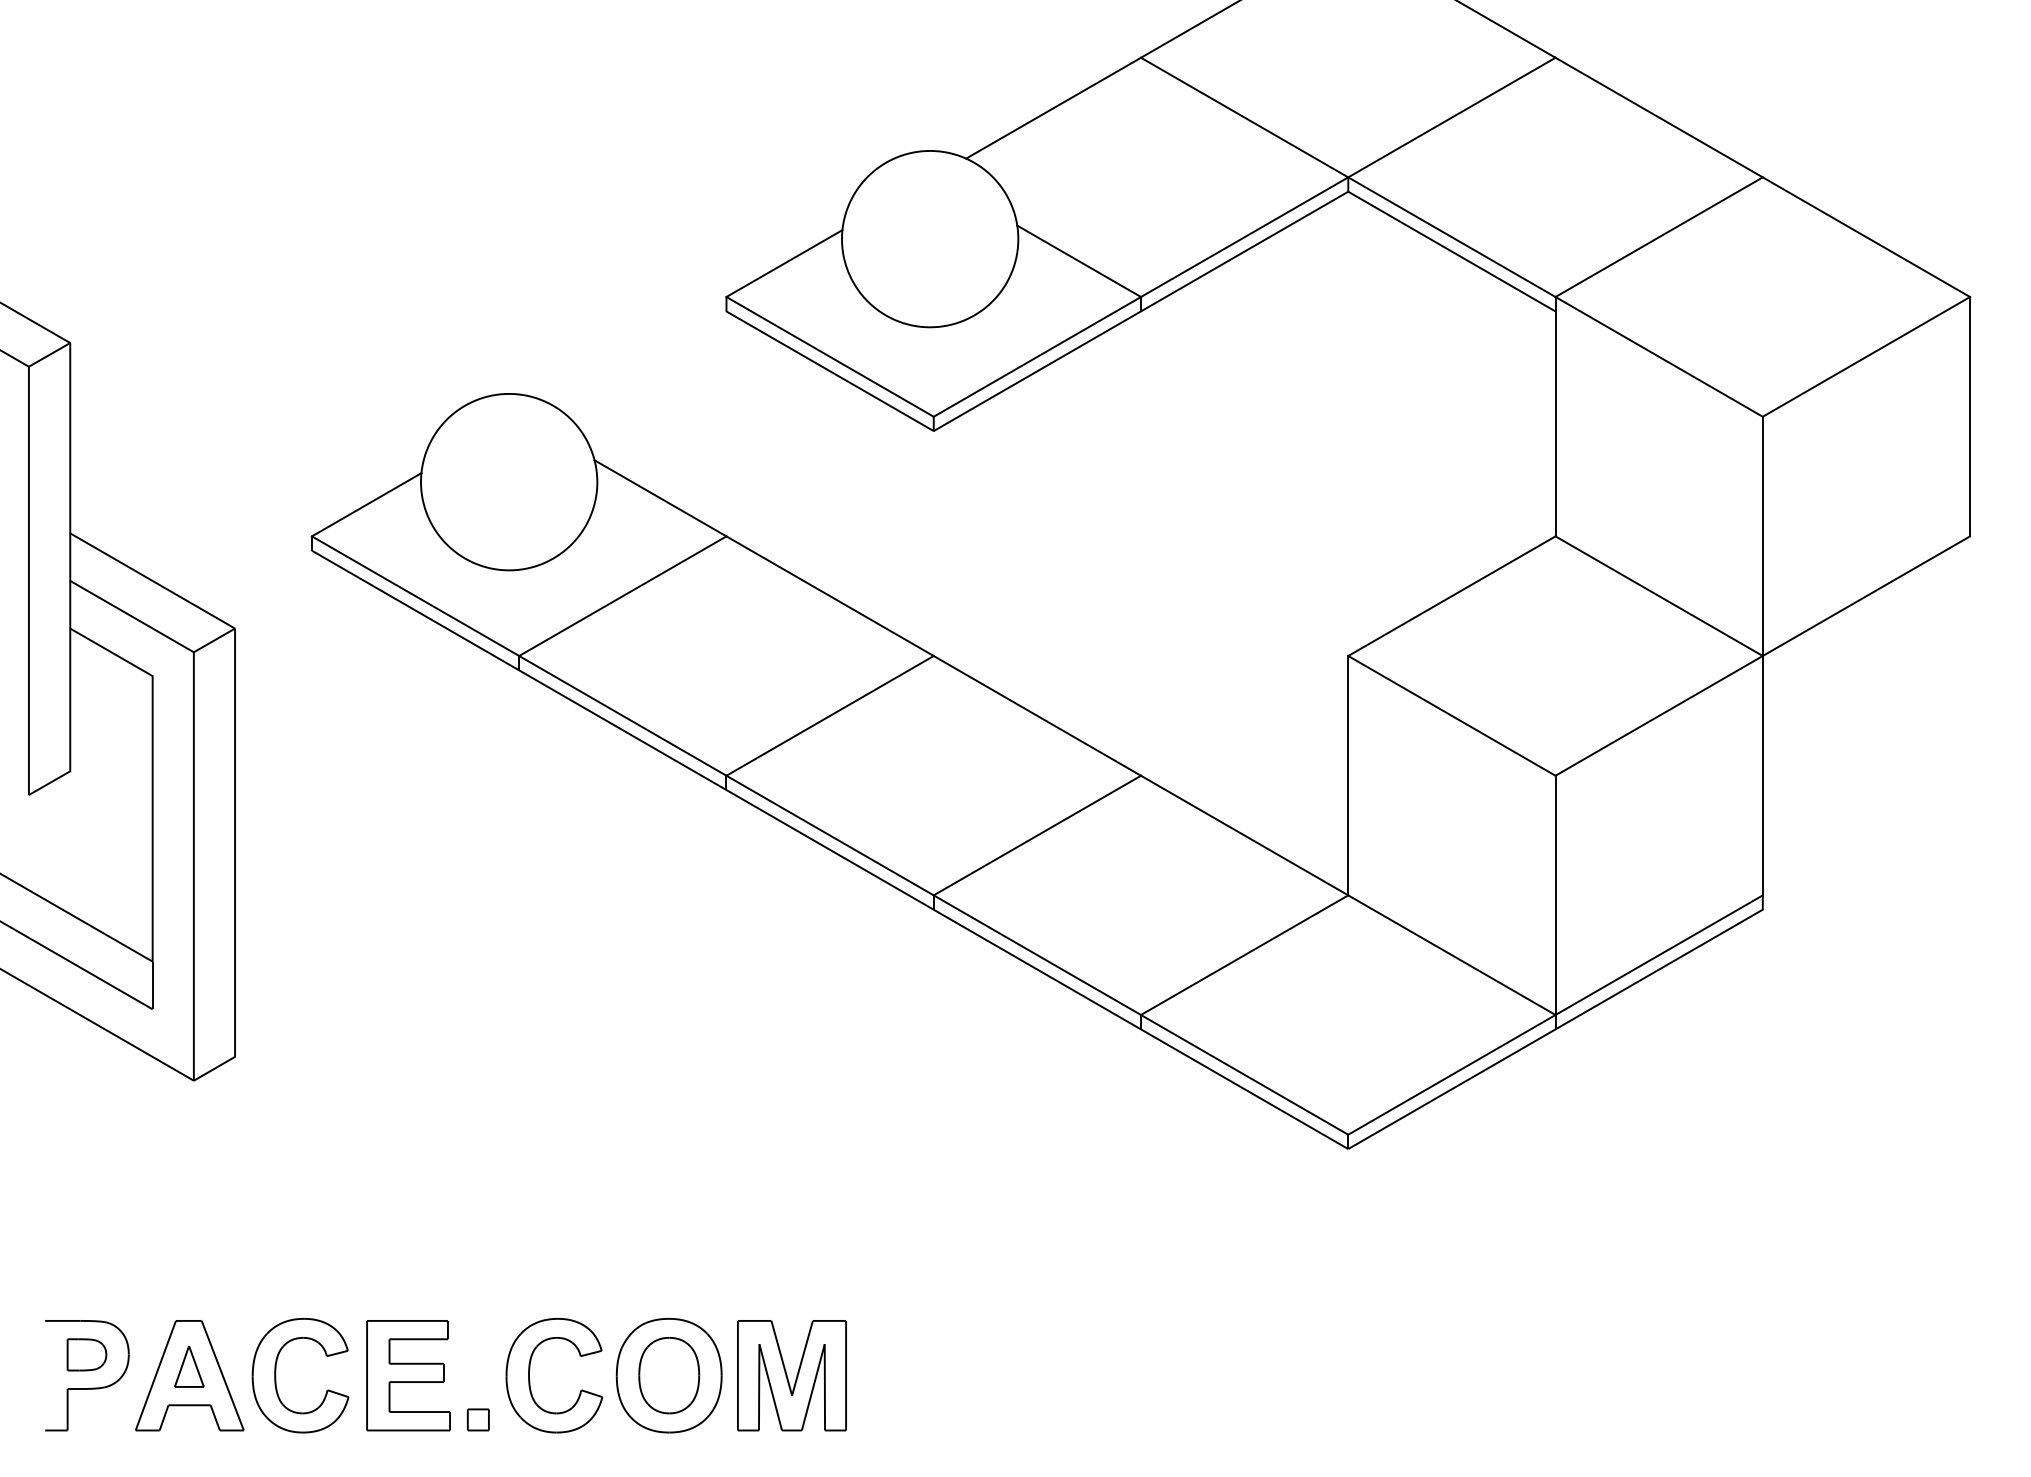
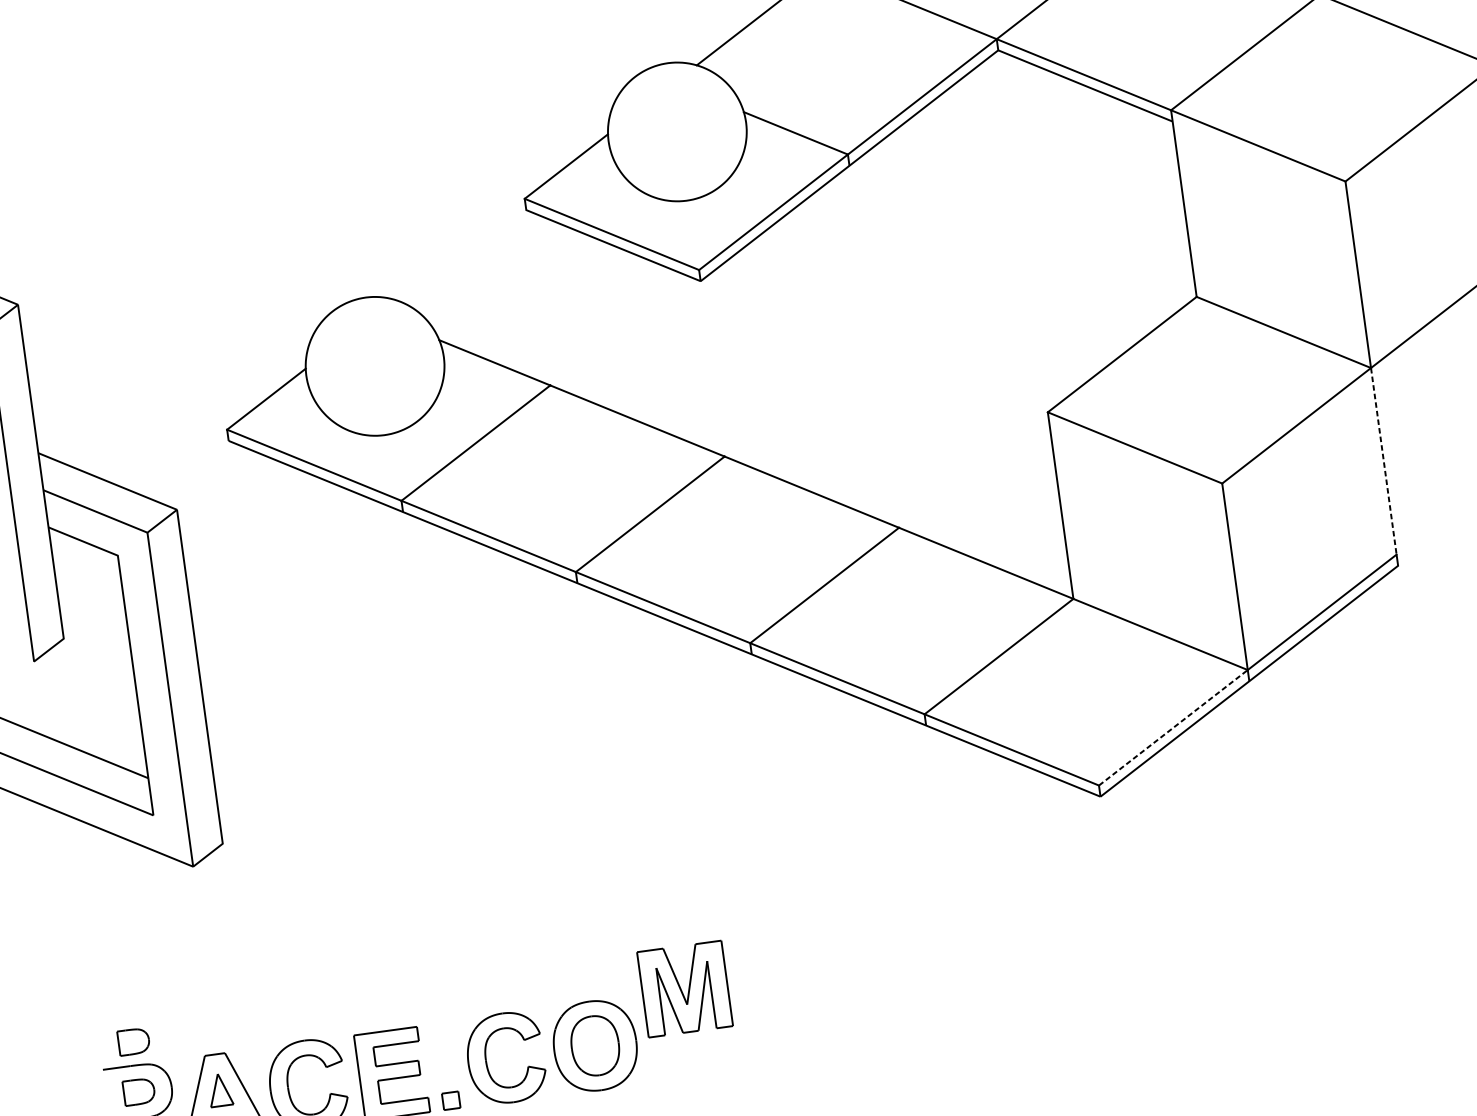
line: (1762, 775) -> (1383, 461), solid -> dashed
line: (1451, 1074) -> (1173, 727), solid -> dashed
part: (88, 1290) -> (133, 1041), added
part: (791, 1375) -> (684, 989), moved

